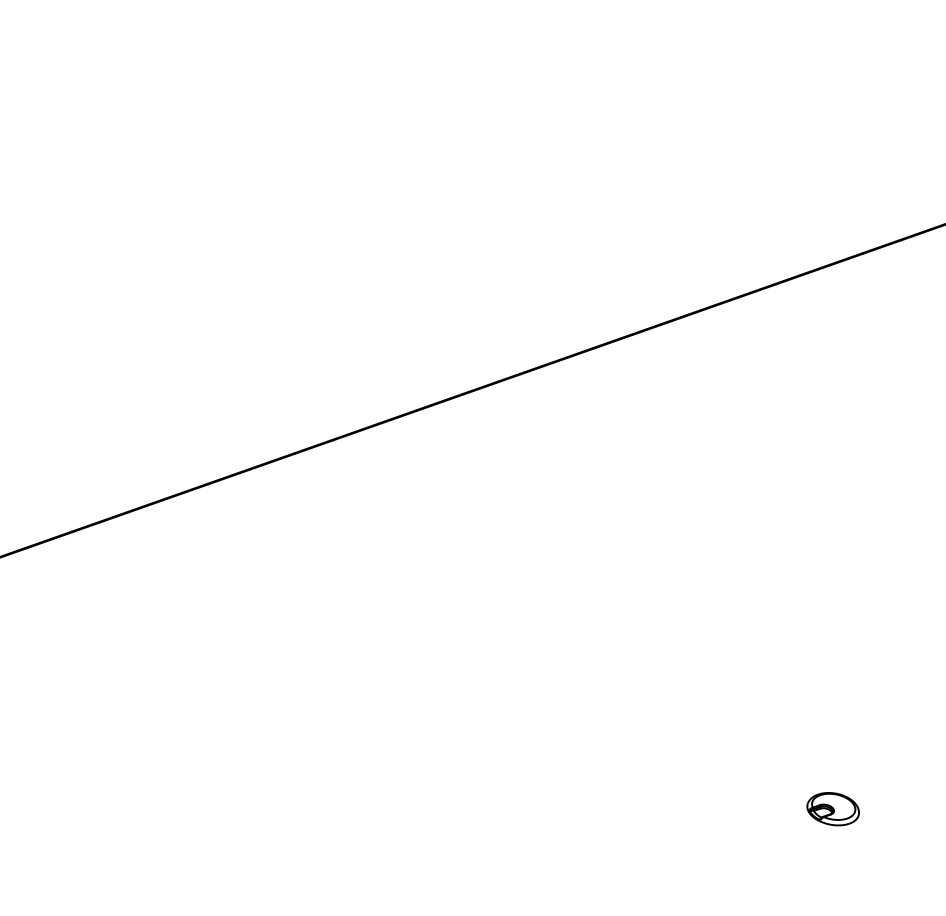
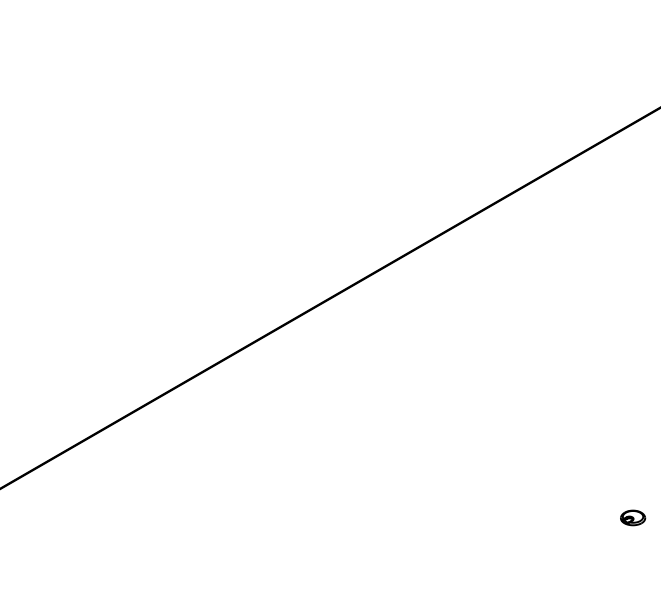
part: (832, 808) -> (632, 517), size x0.7

